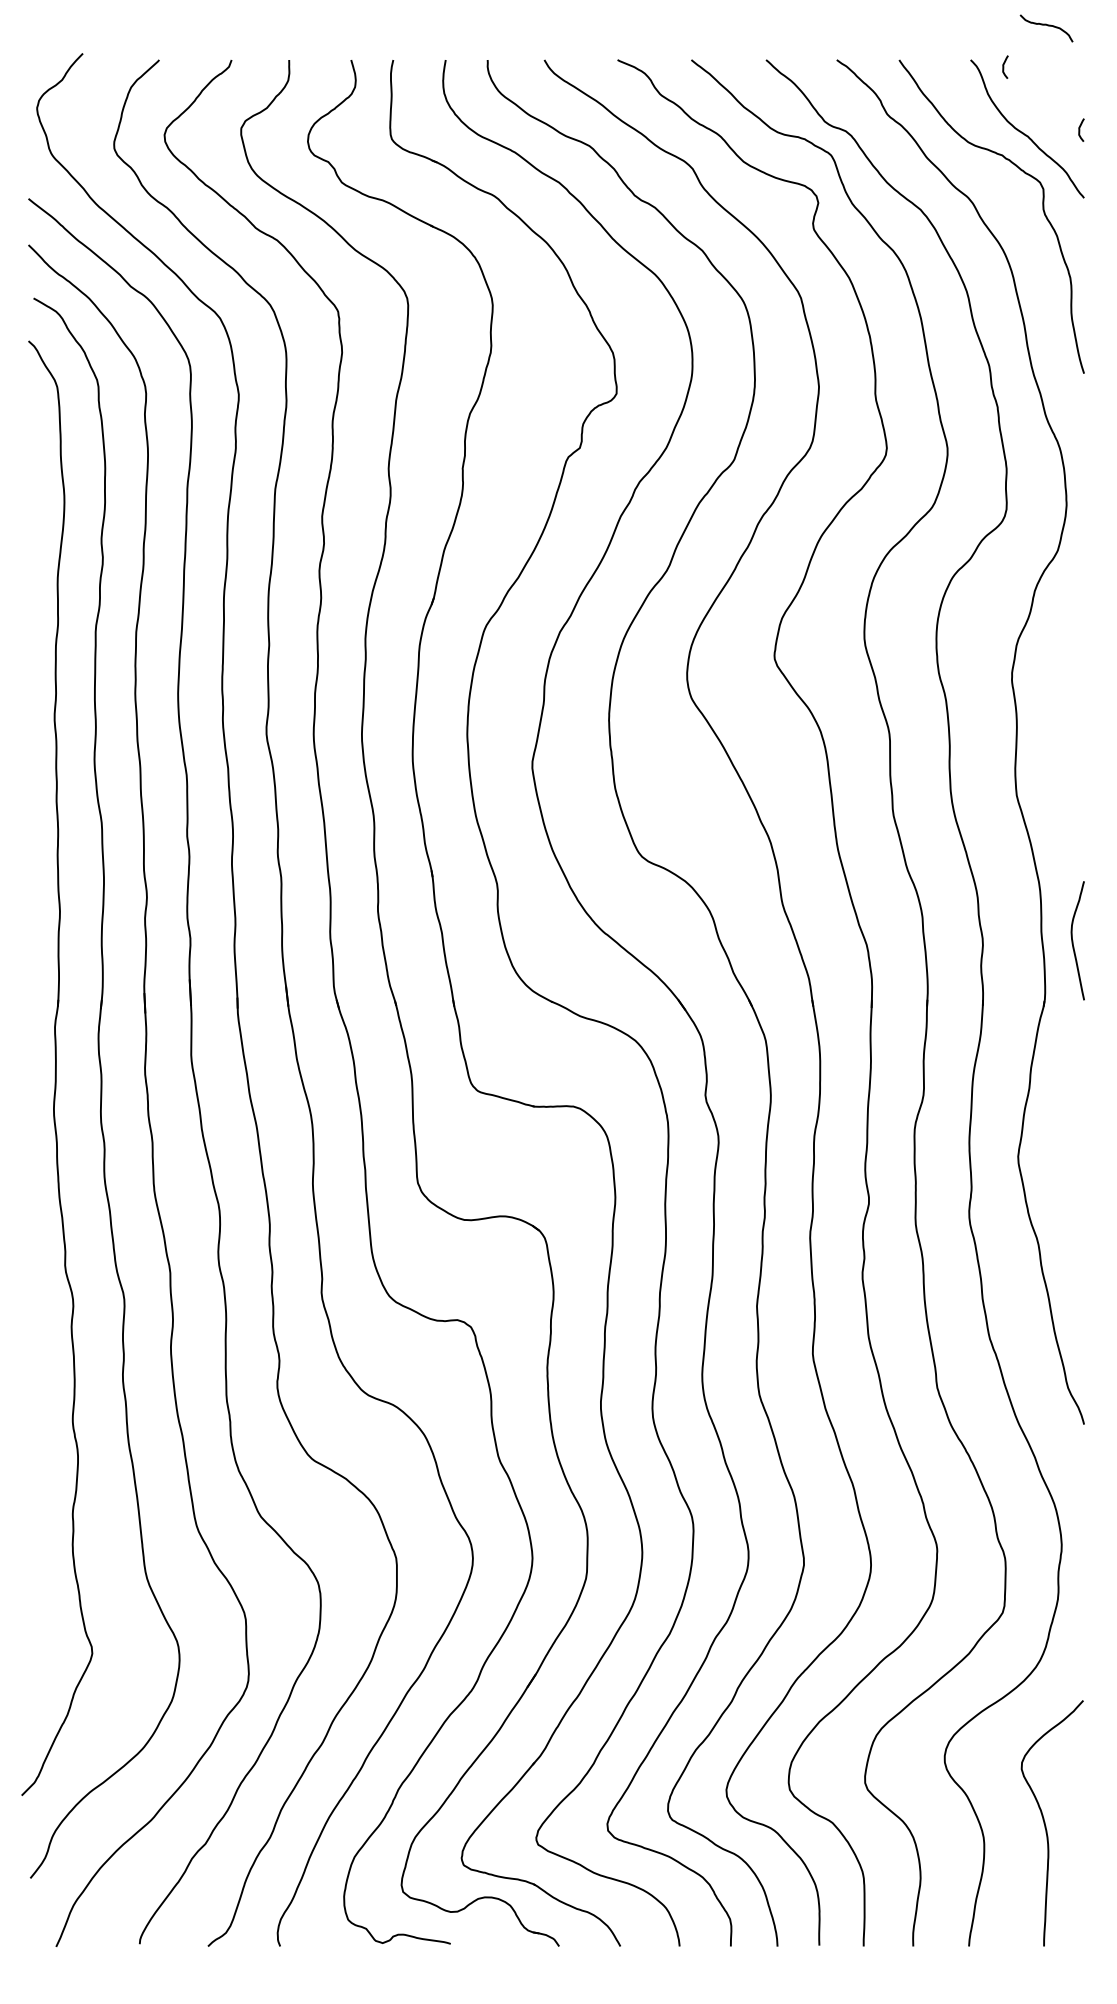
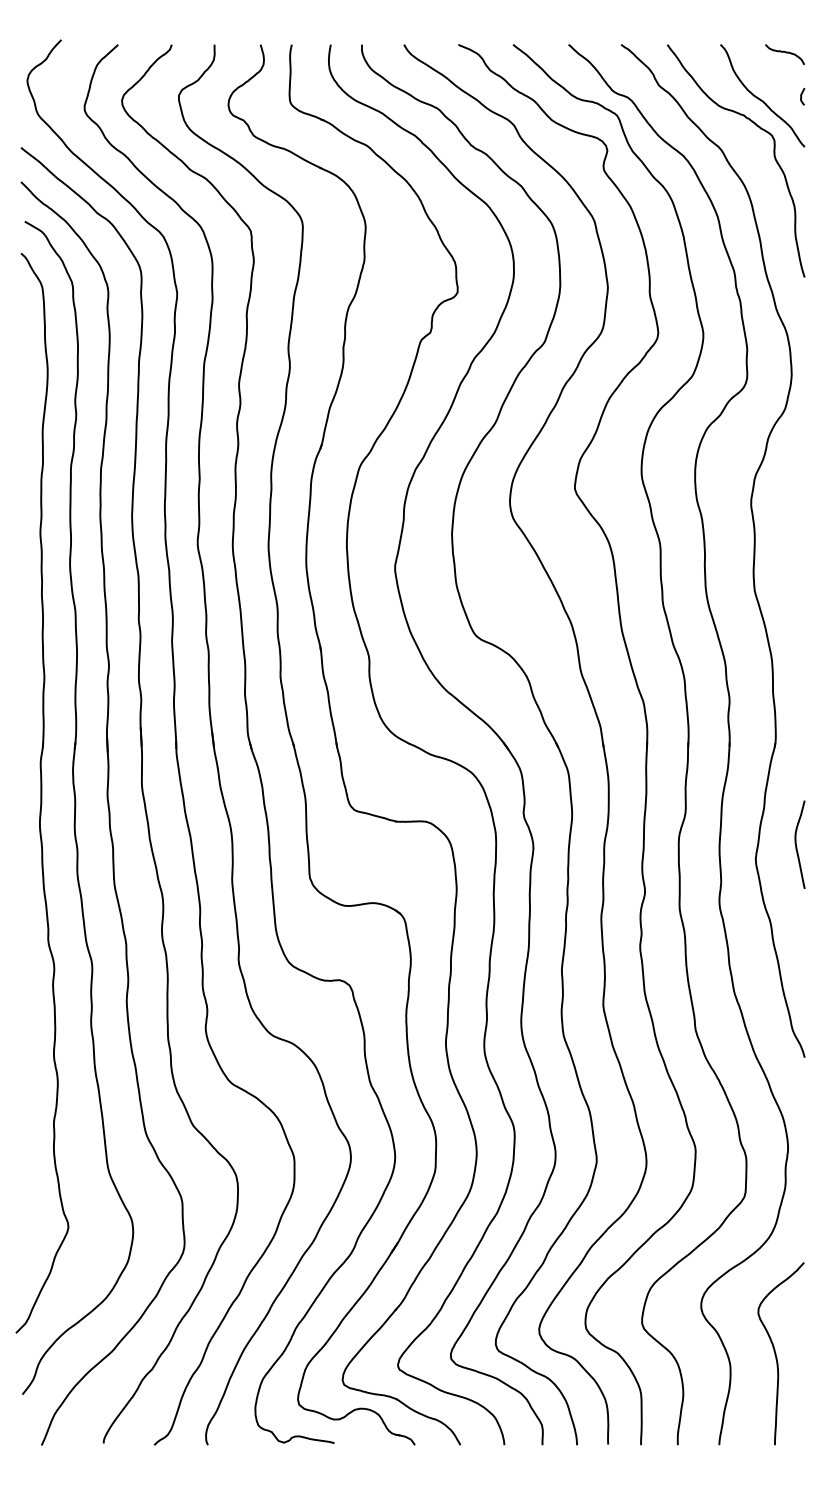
curve: (1047, 26) -> (785, 53), moved
curve: (1004, 66) -> (745, 49), removed
curve: (1073, 940) -> (796, 844), moved

